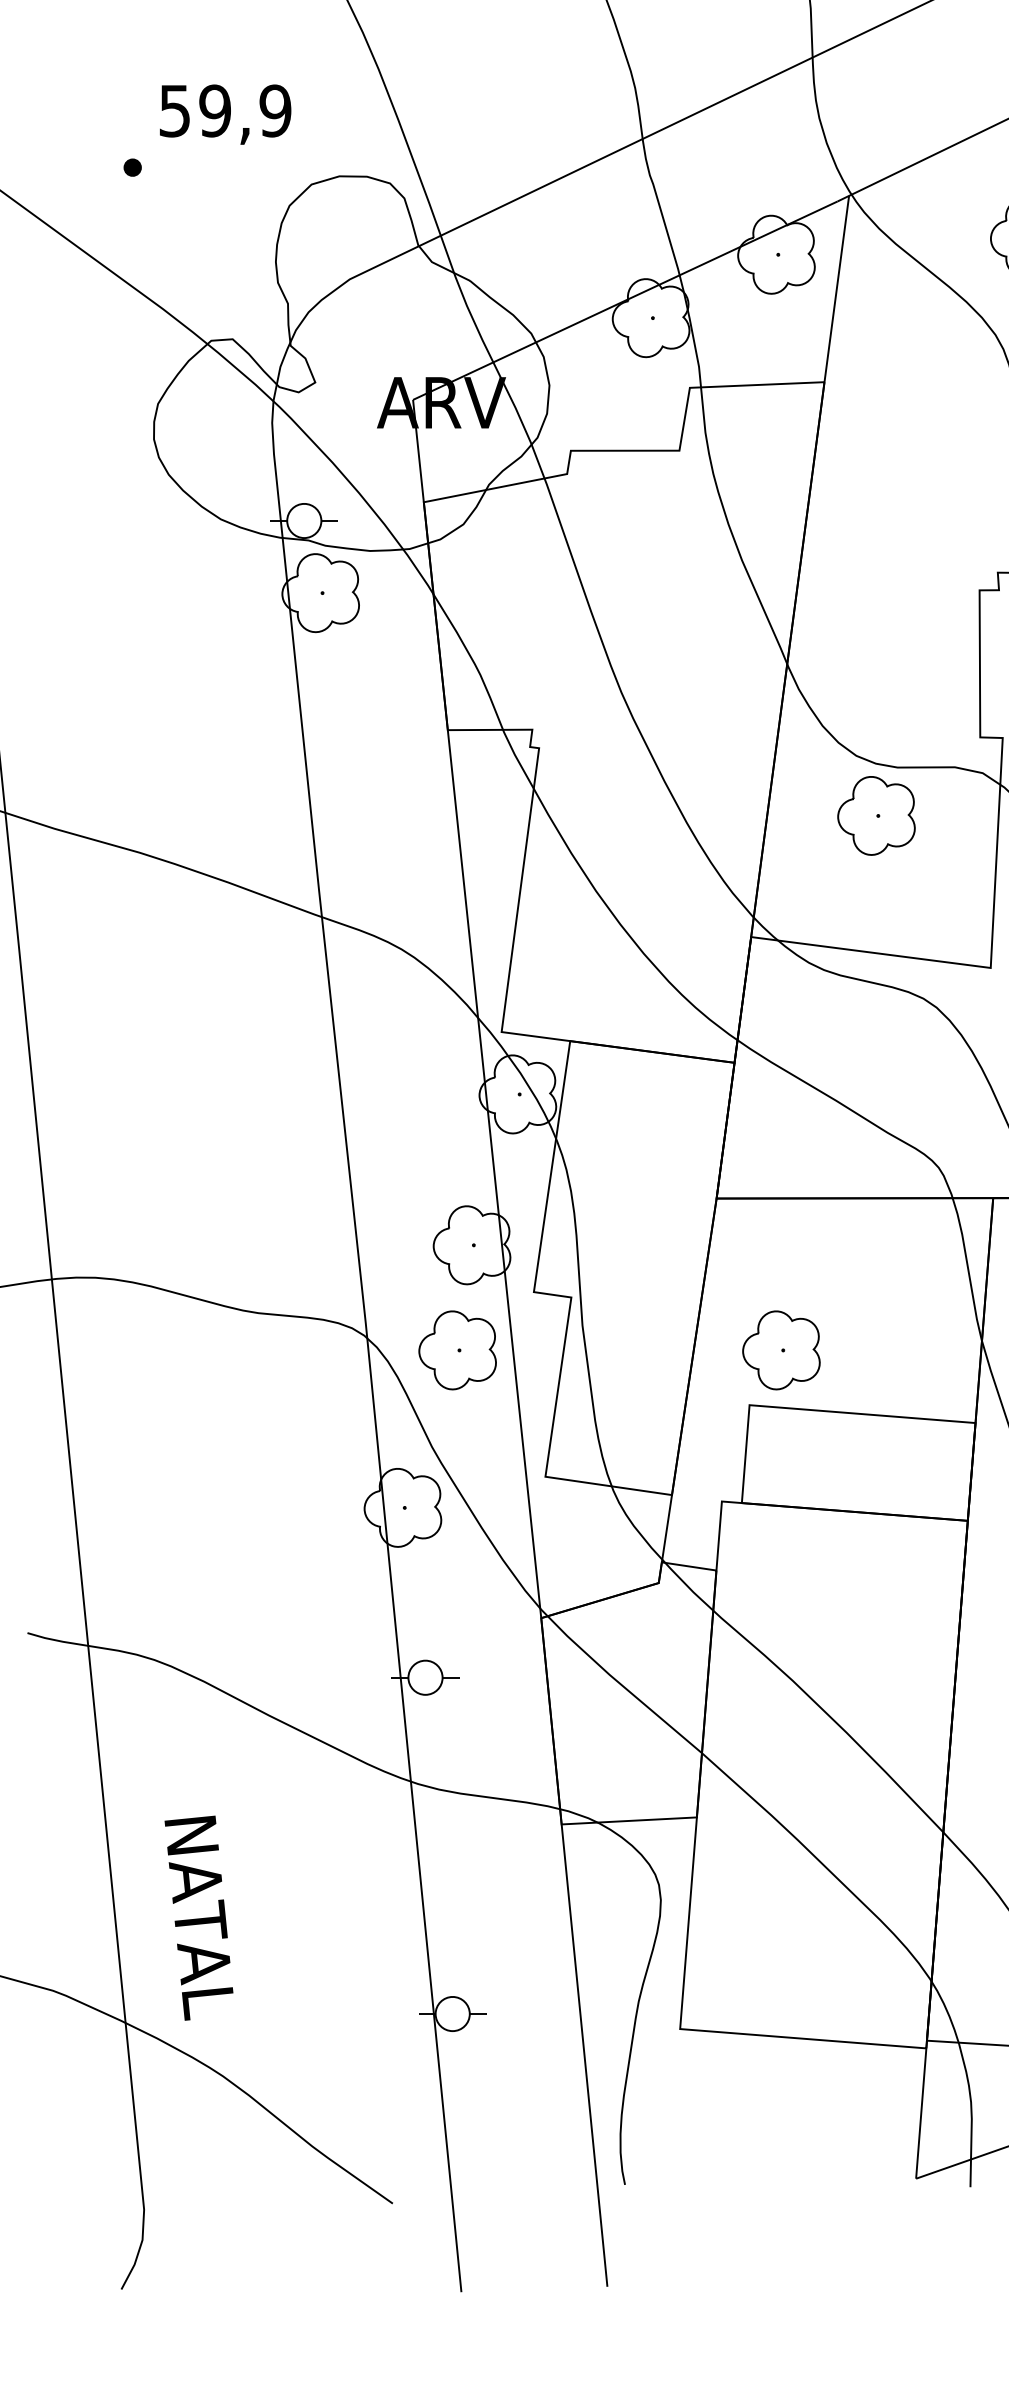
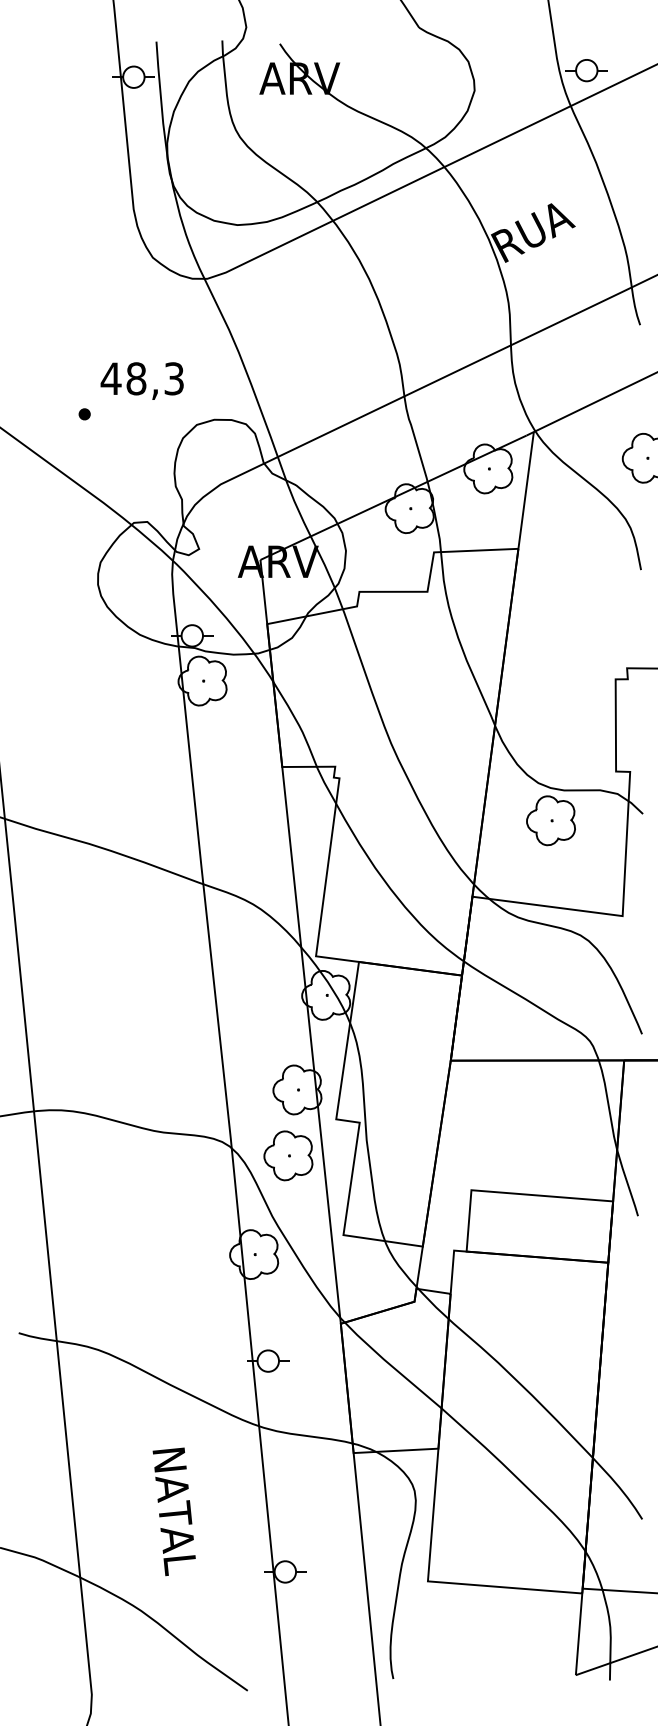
text: (224, 110) -> (142, 378), 59,9 -> 48,3
part: (781, 1349) -> (491, 1155), removed
text: (197, 1917) -> (173, 1511), moved

